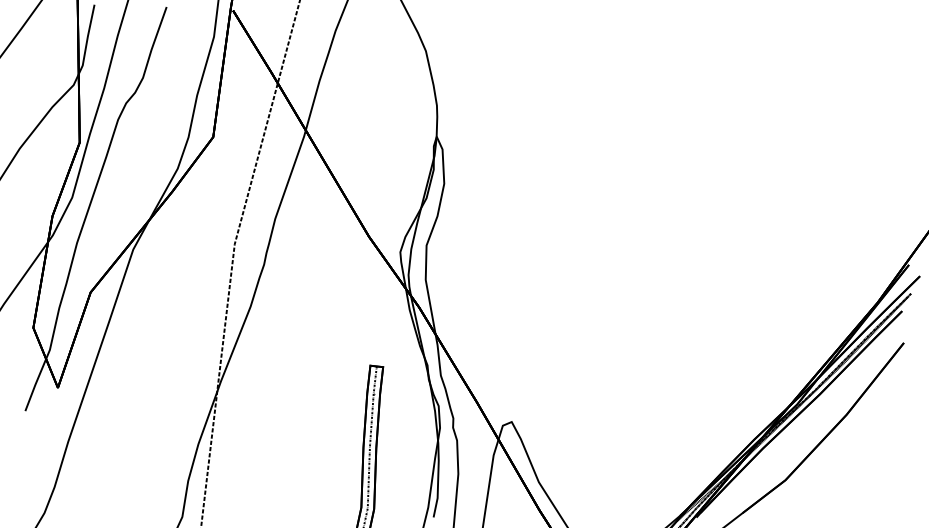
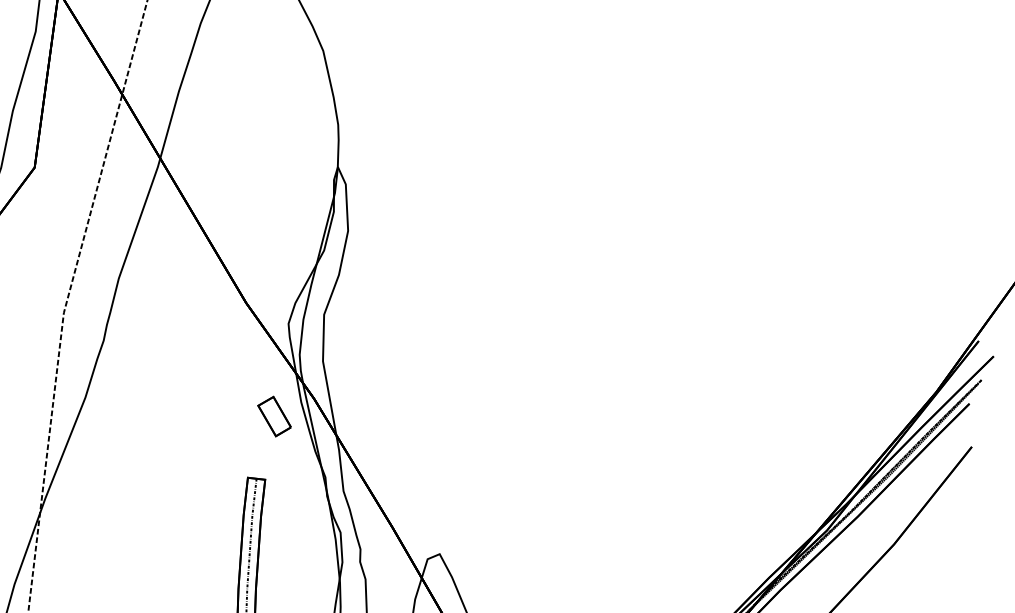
part: (389, 320) -> (273, 416), added

